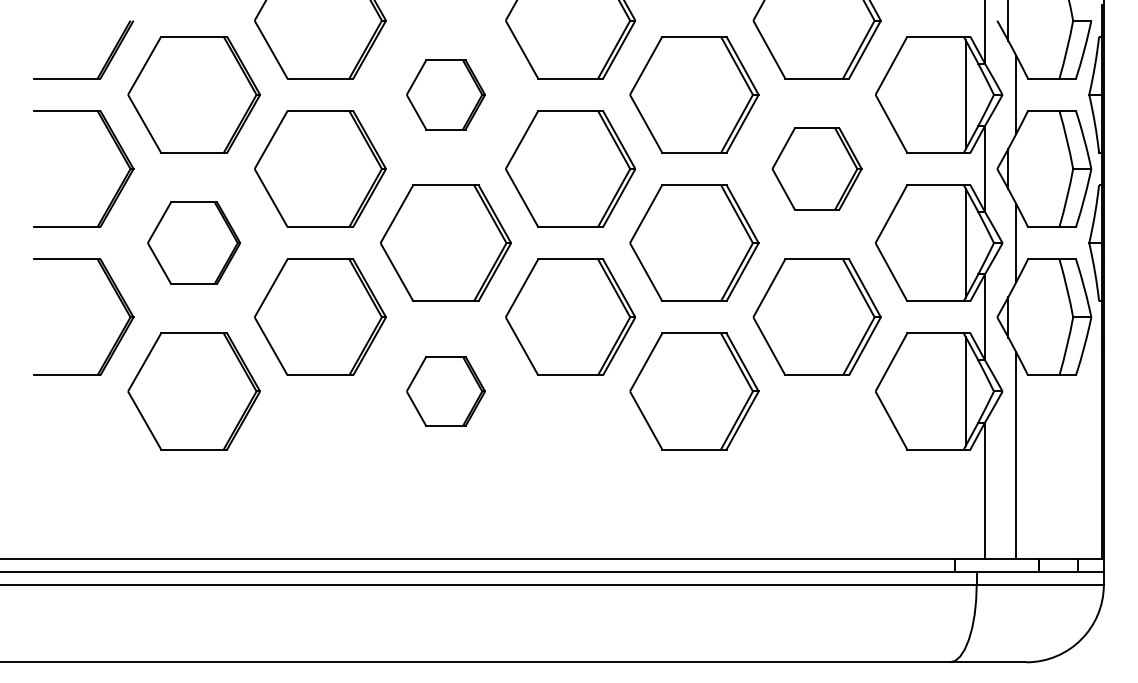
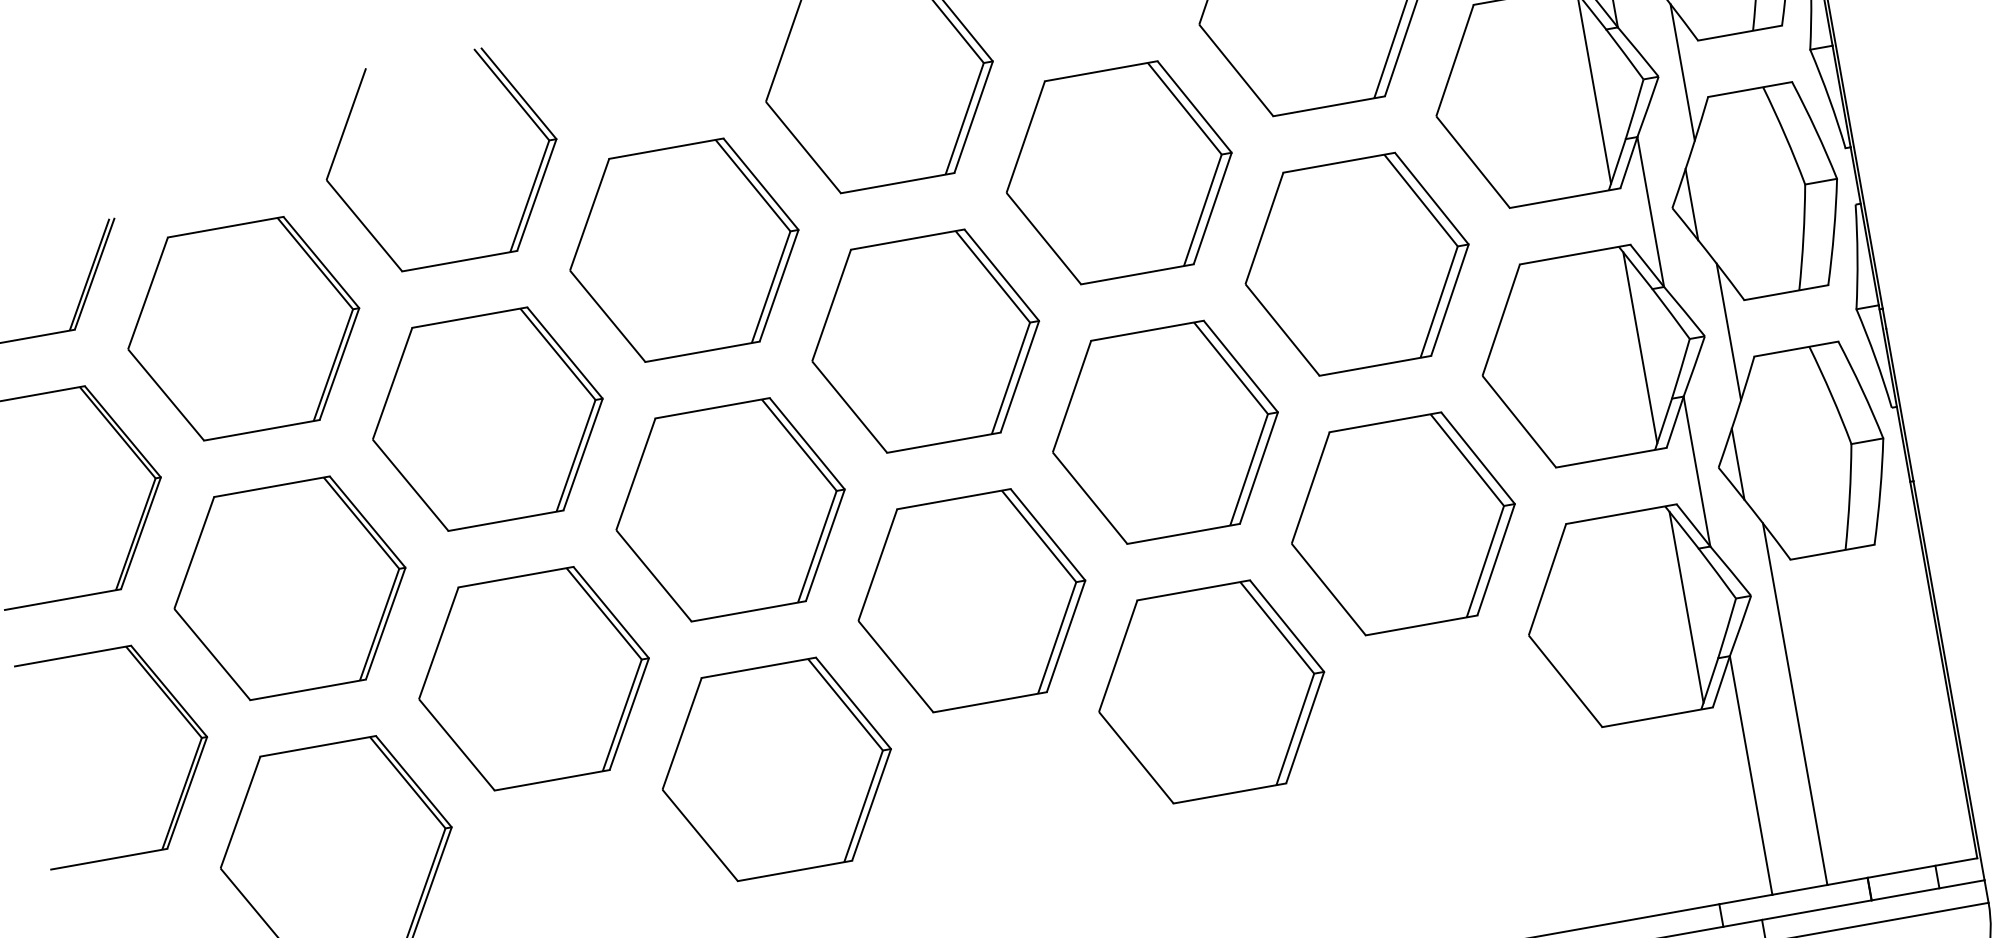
part: (445, 94) -> (683, 249), size x1.67
part: (816, 168) -> (1355, 263), size x1.43
part: (193, 242) -> (288, 587), size x1.43
part: (445, 391) -> (776, 769), size x1.67

